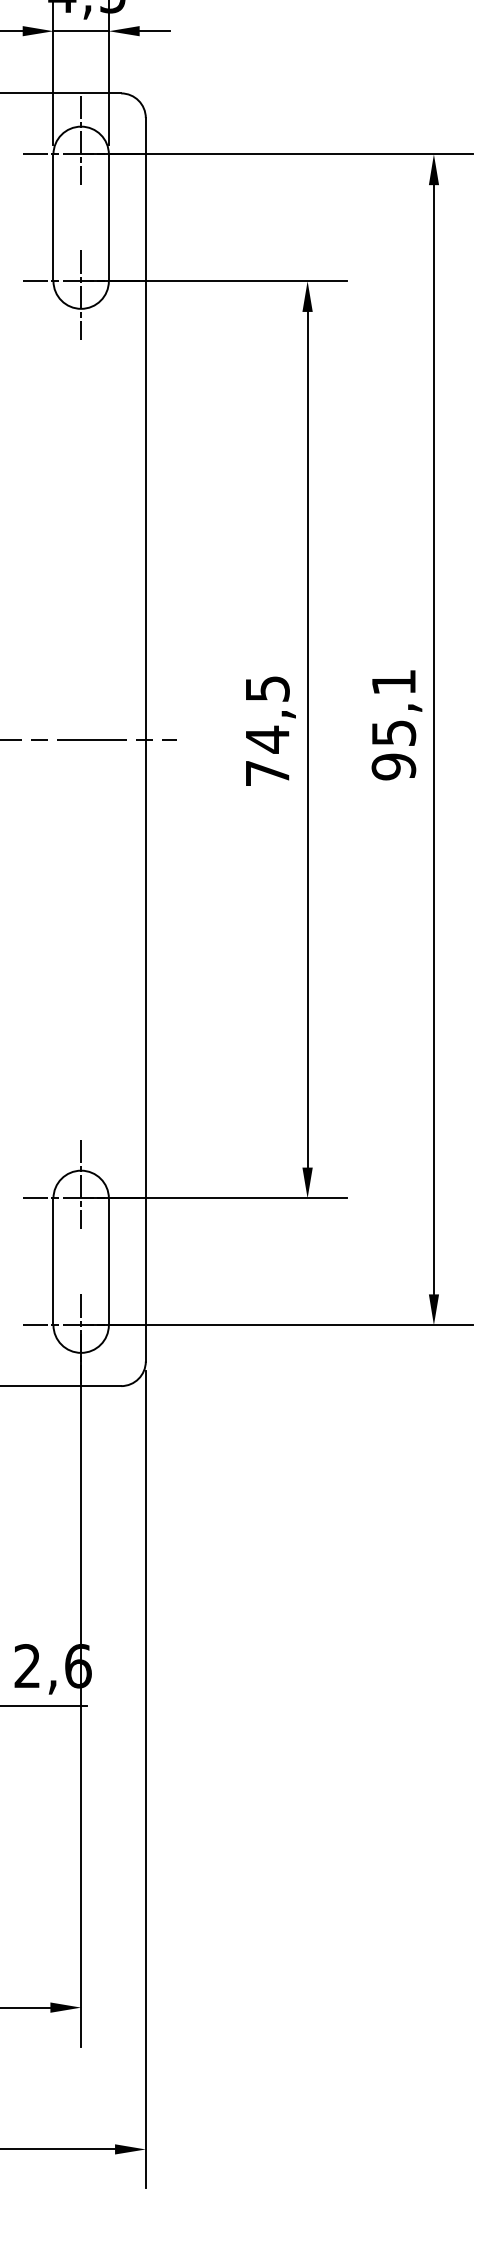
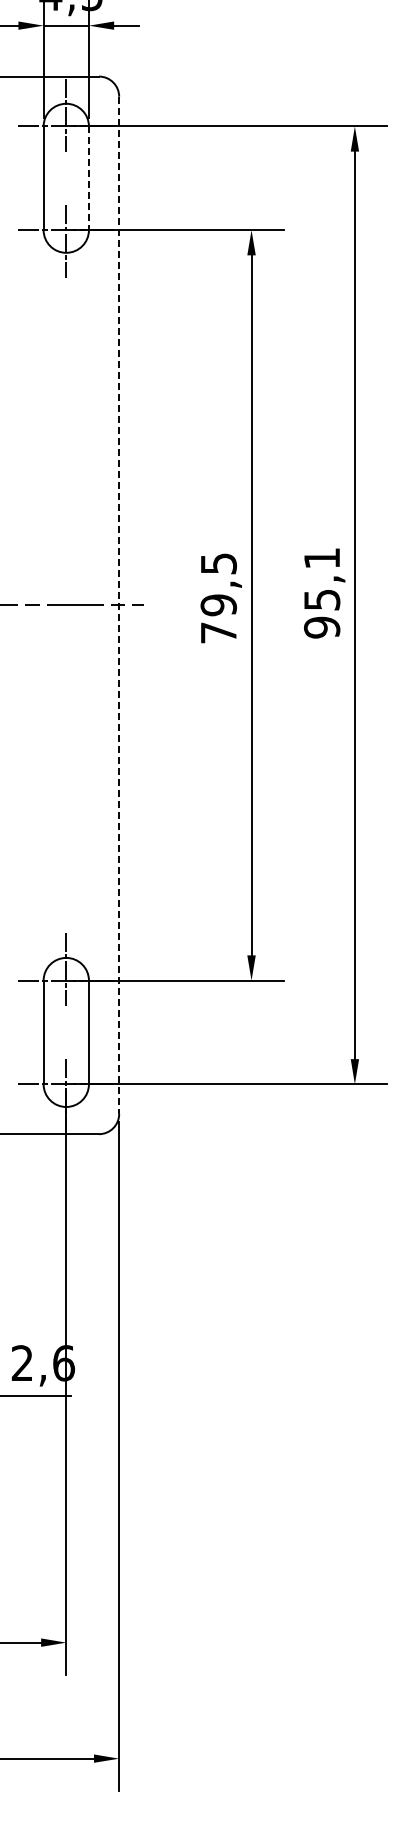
line: (108, 217) -> (88, 178), solid -> dashed
text: (267, 738) -> (218, 604), 74,5 -> 79,5
line: (146, 739) -> (119, 605), solid -> dashed

